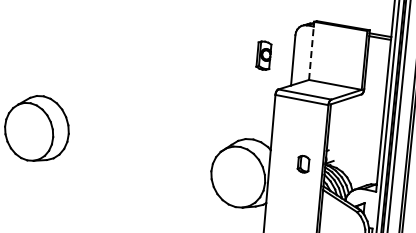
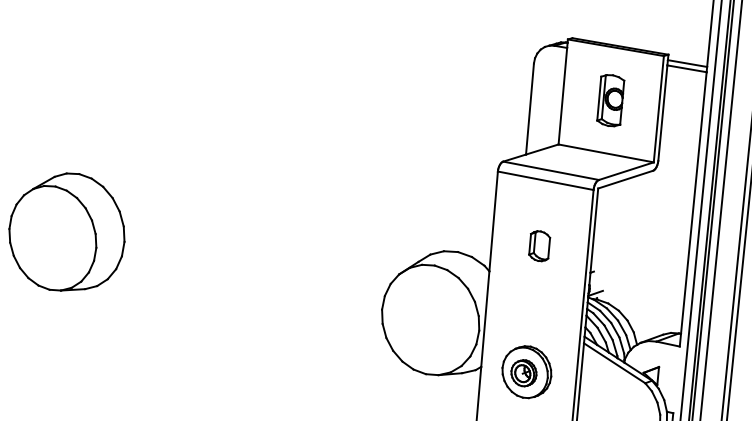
line: (311, 53) -> (562, 96), dashed -> solid
part: (263, 55) -> (609, 100), moved
part: (303, 163) -> (539, 244), moved
part: (291, 205) -> (526, 371), added

